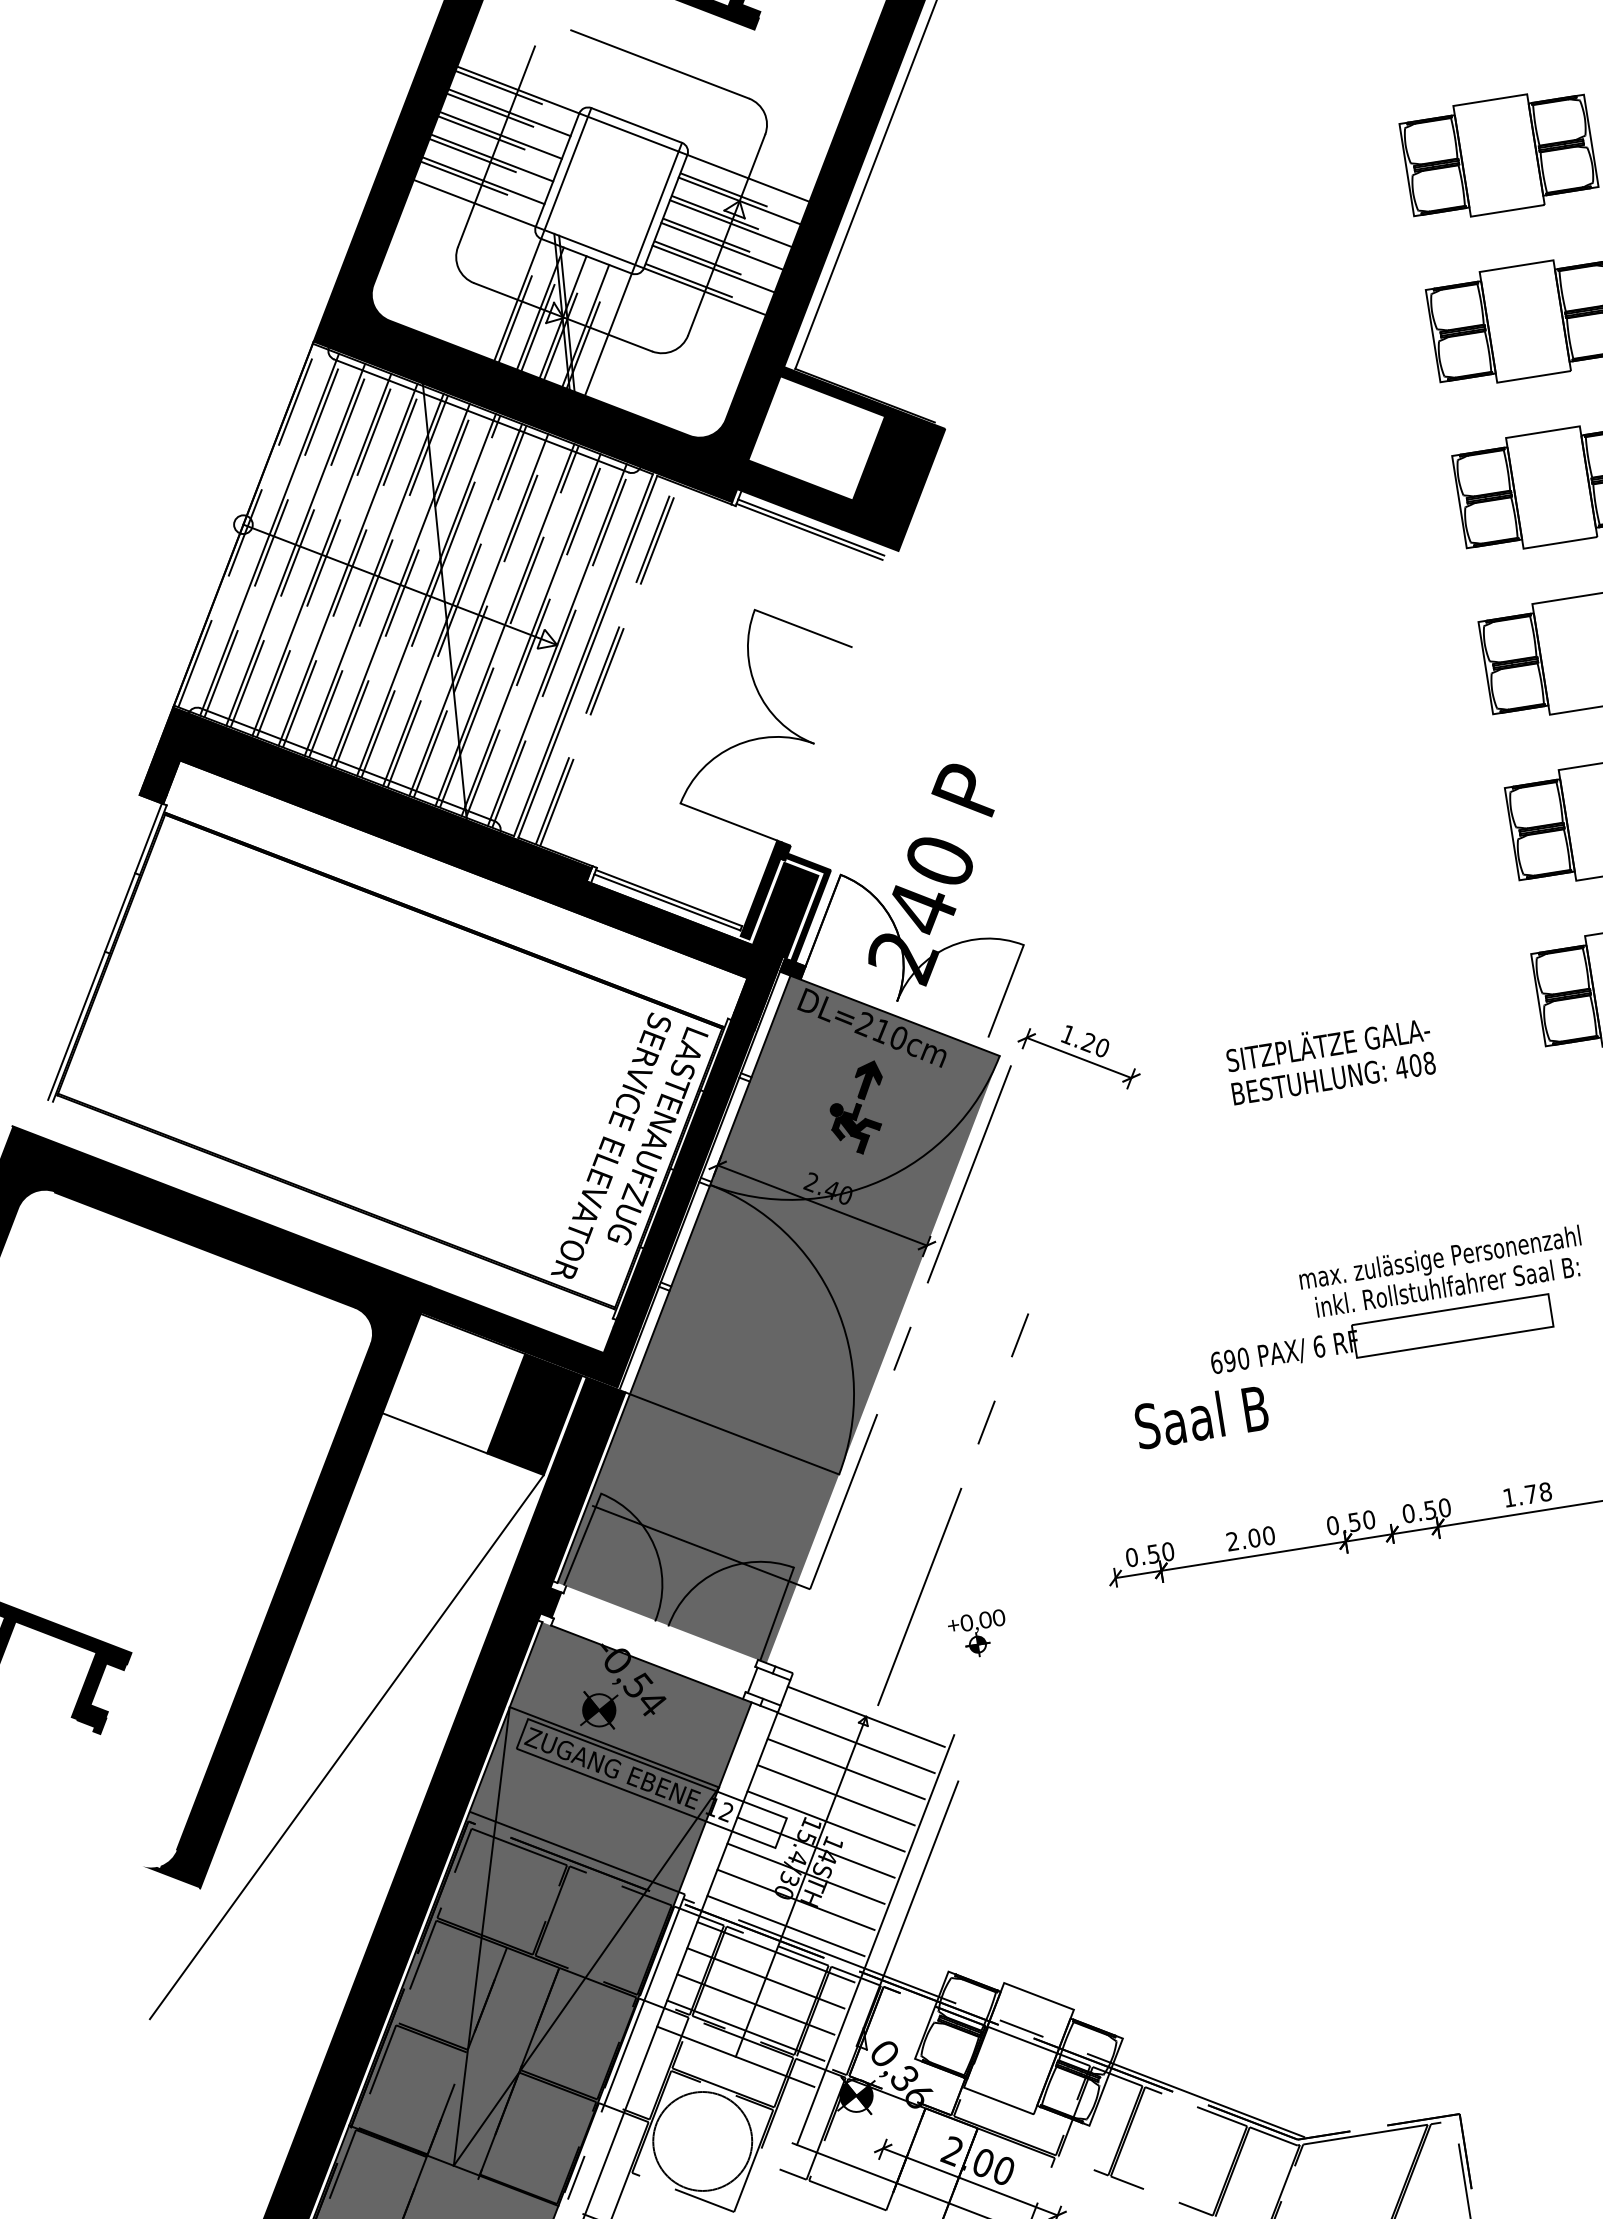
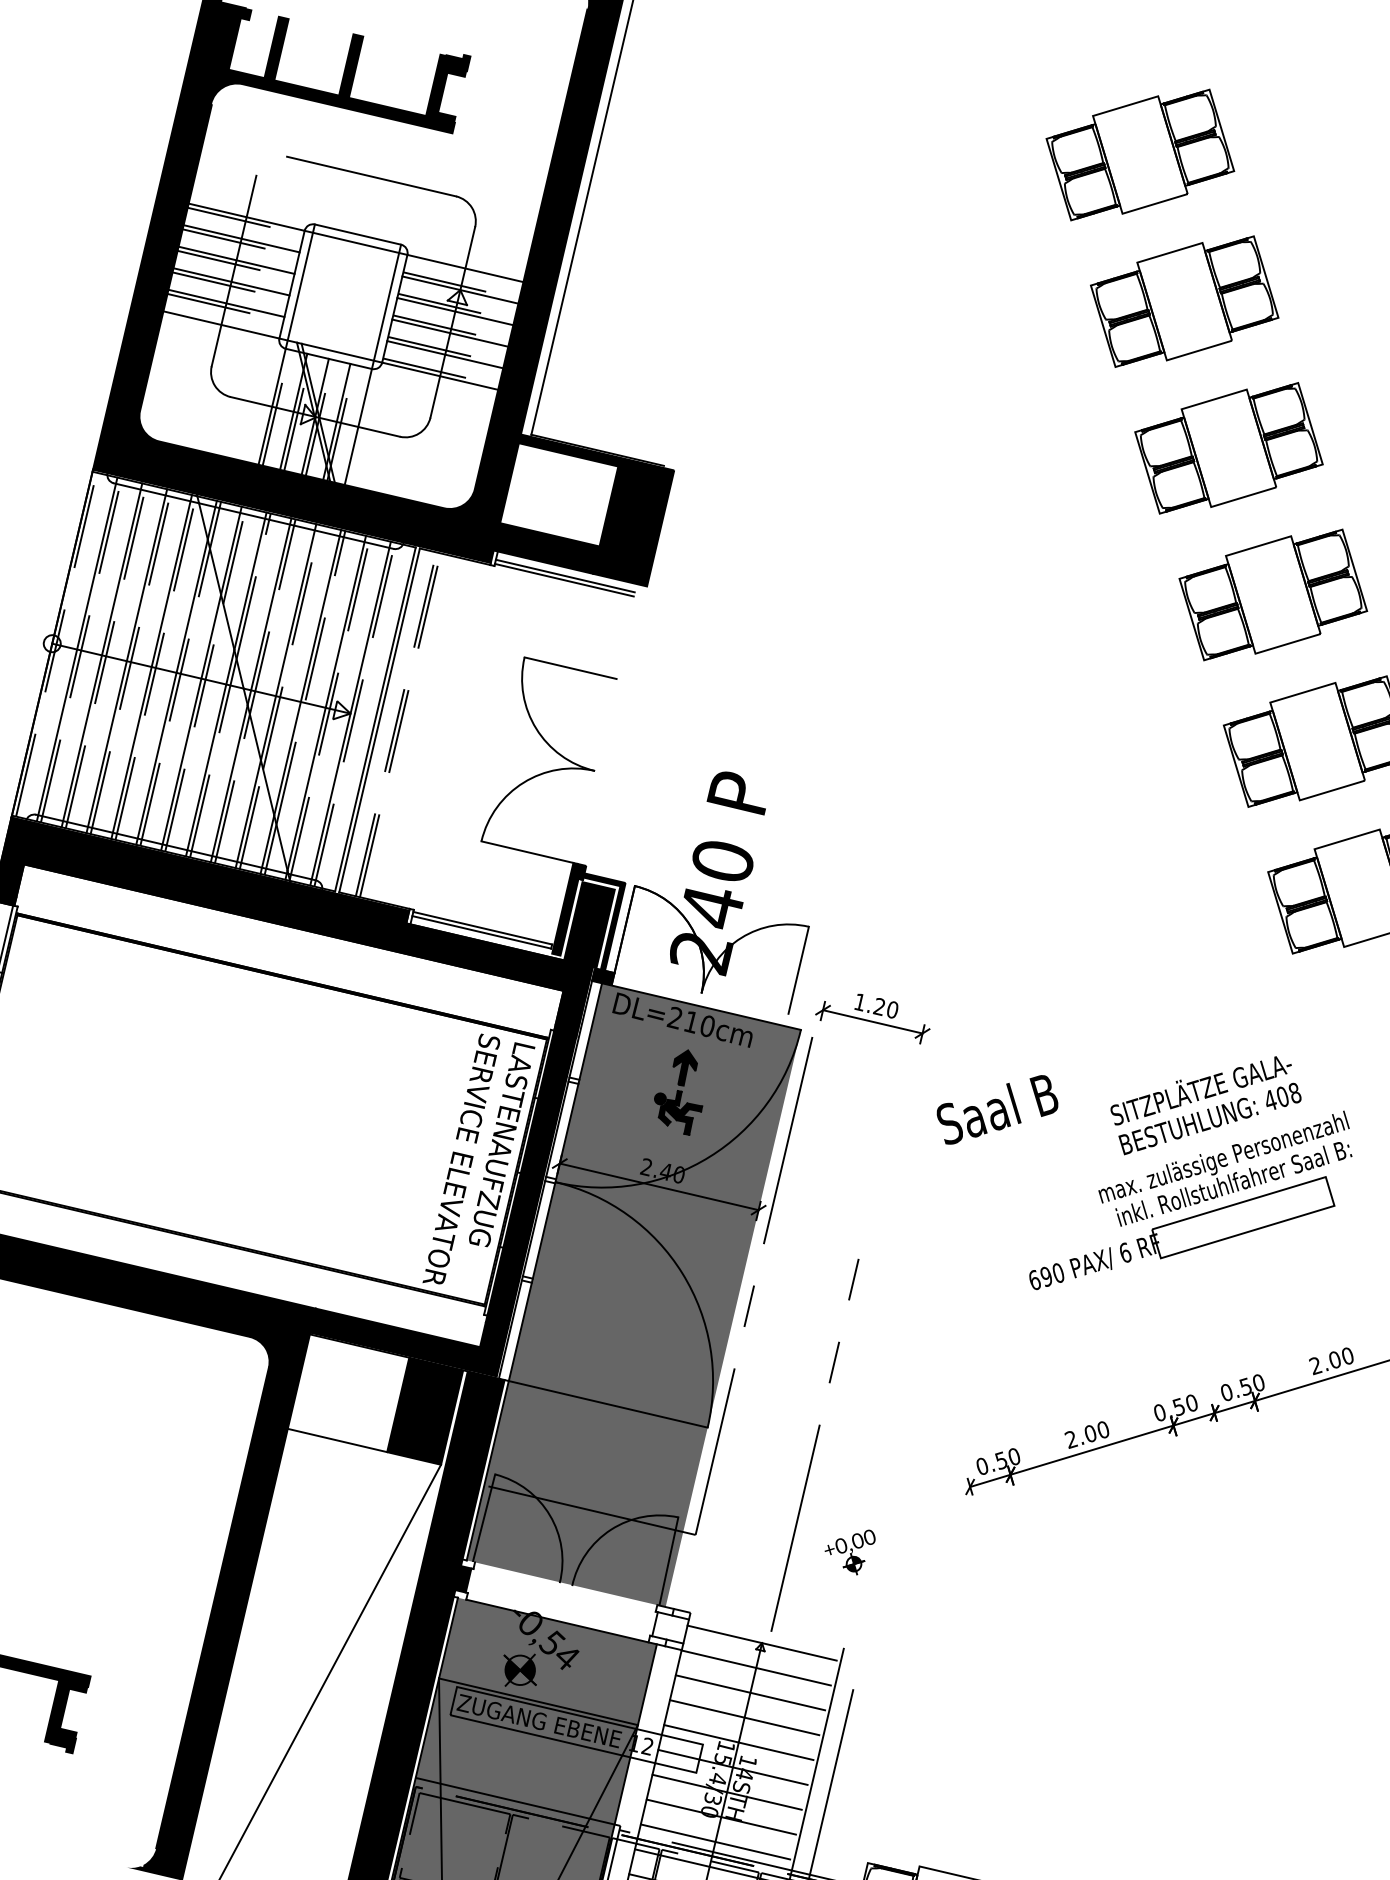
text: (1330, 1062) -> (1205, 1104), moved
text: (1201, 1418) -> (997, 1110), moved
text: (1527, 1494) -> (1331, 1360), 1.78 -> 2.00

